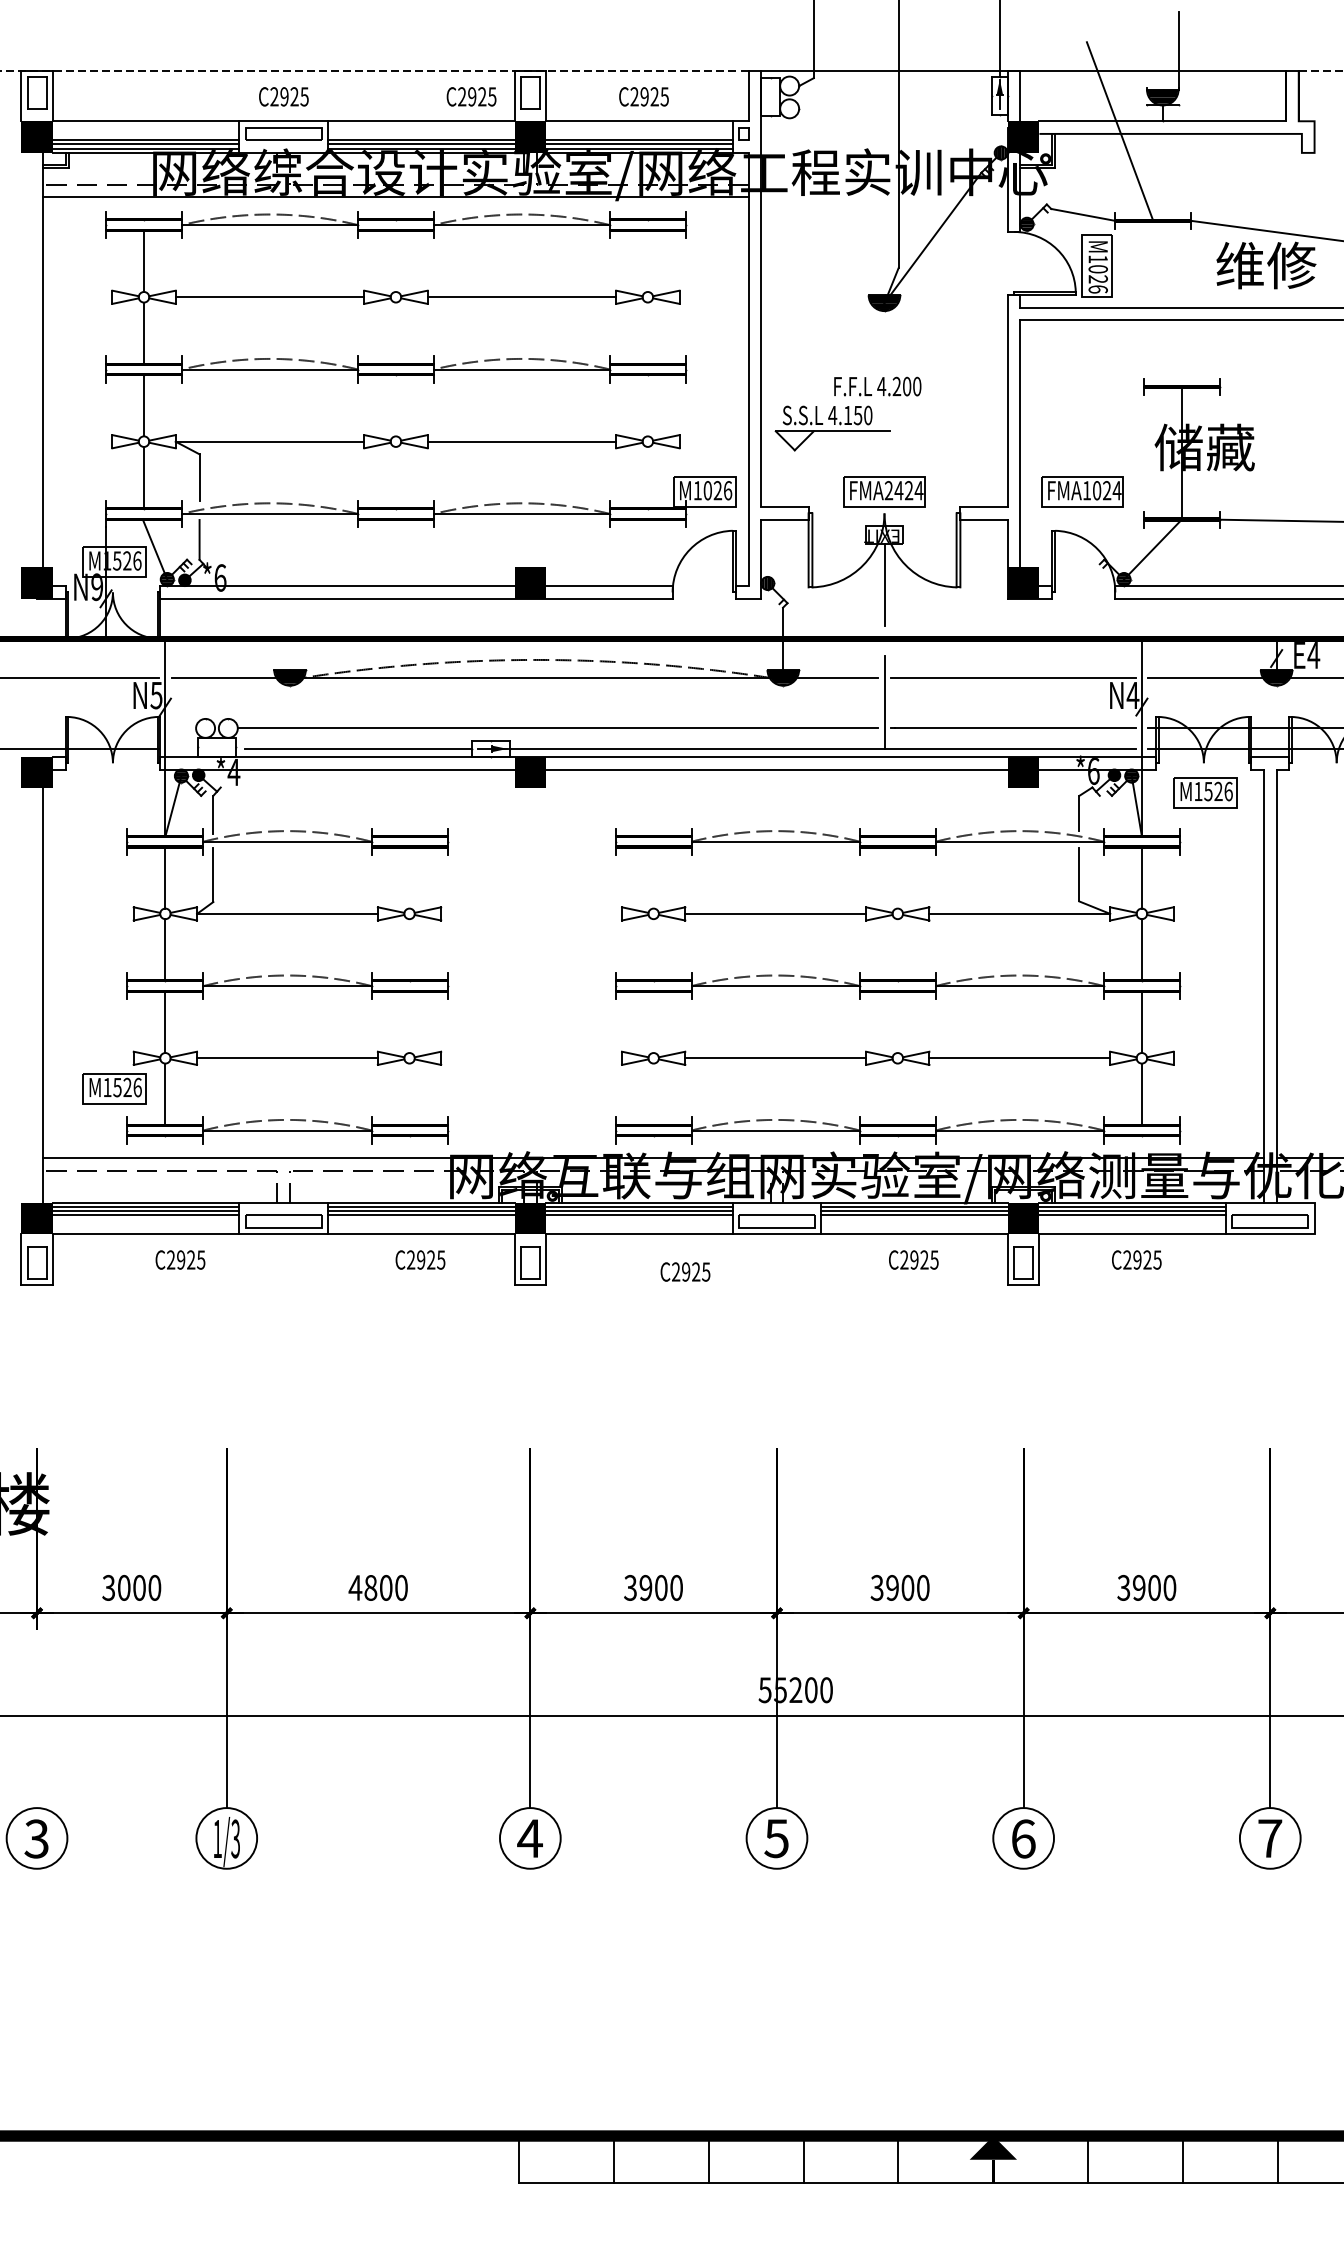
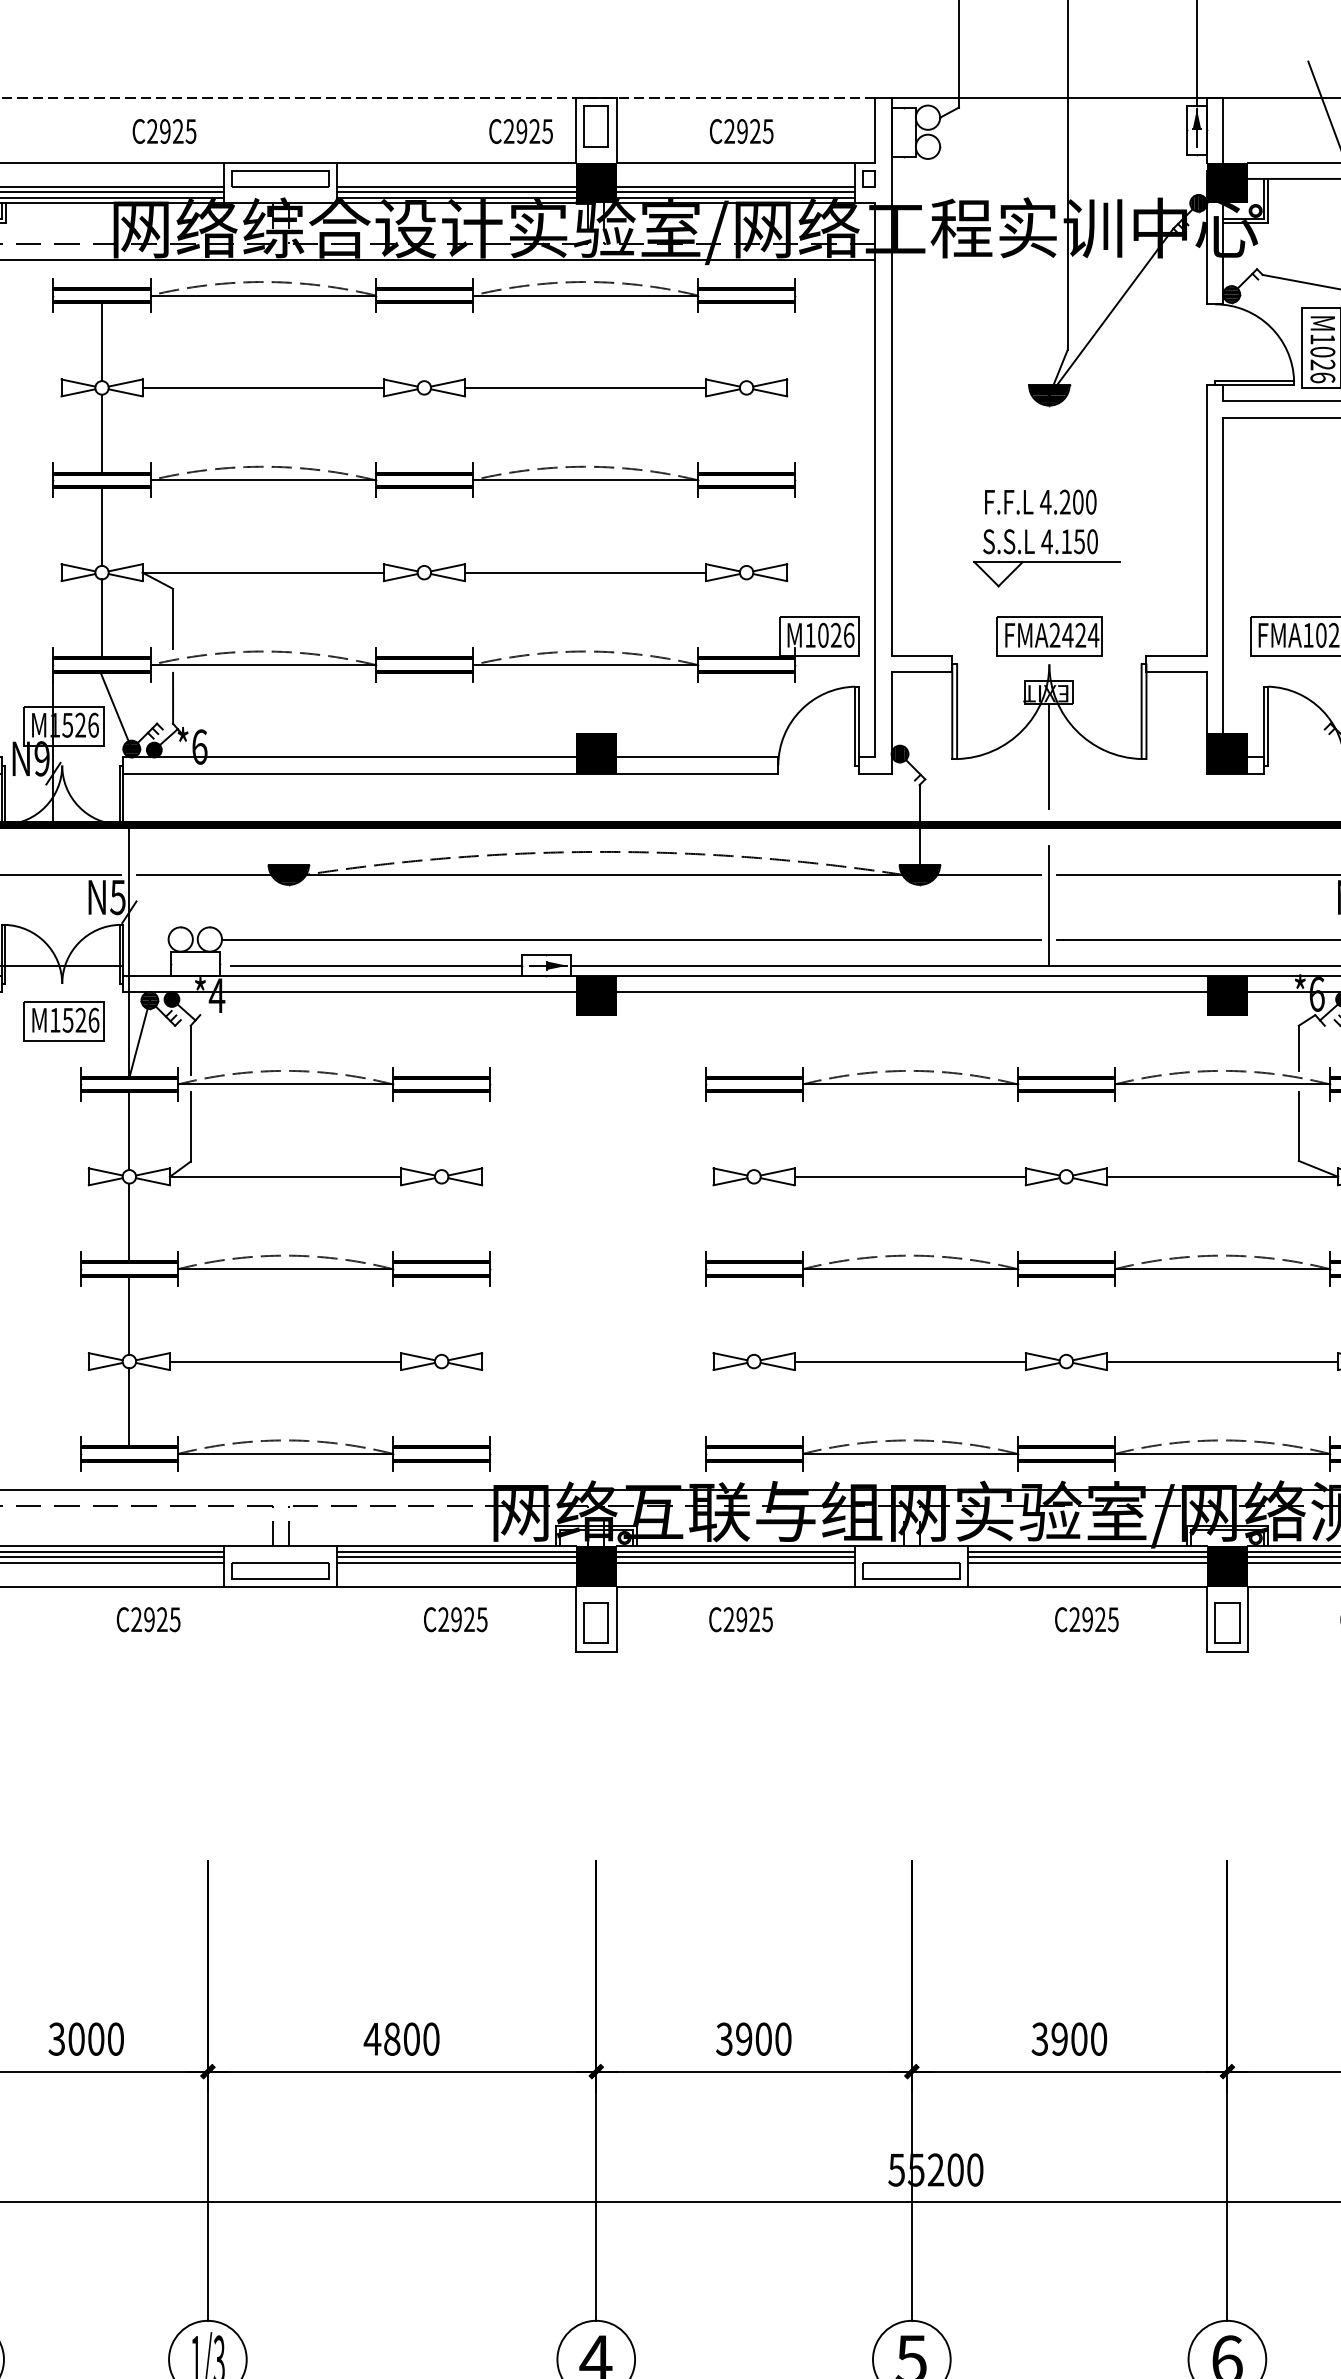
text: (283, 96) -> (164, 131), moved
part: (832, 428) -> (1046, 558), moved
part: (114, 1088) -> (64, 1021), moved
text: (685, 1271) -> (741, 1618), moved

